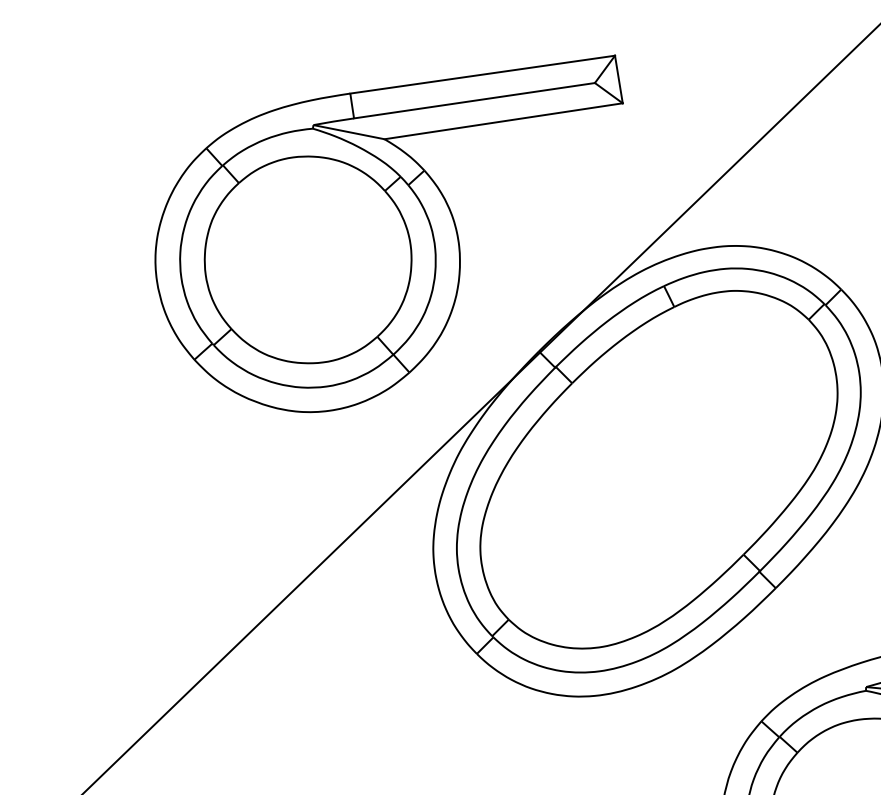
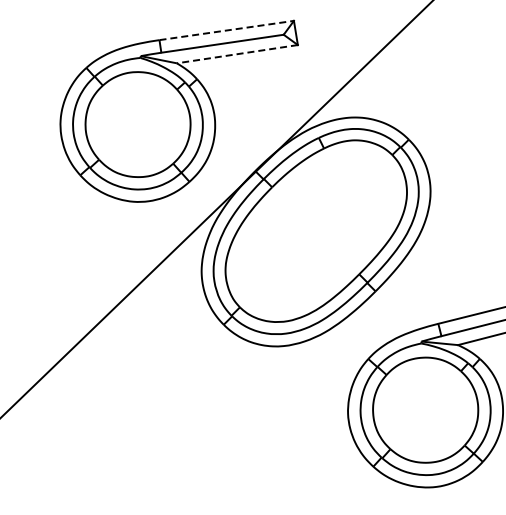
line: (482, 74) -> (226, 30), solid -> dashed
line: (501, 121) -> (236, 54), solid -> dashed

